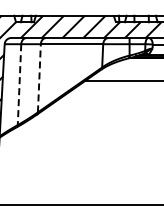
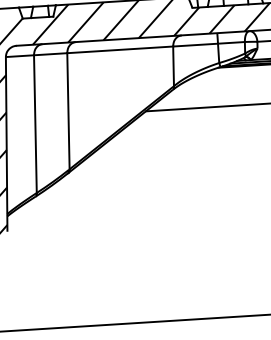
line: (39, 77) -> (68, 109), dashed -> solid
line: (19, 85) -> (35, 125), dashed -> solid

